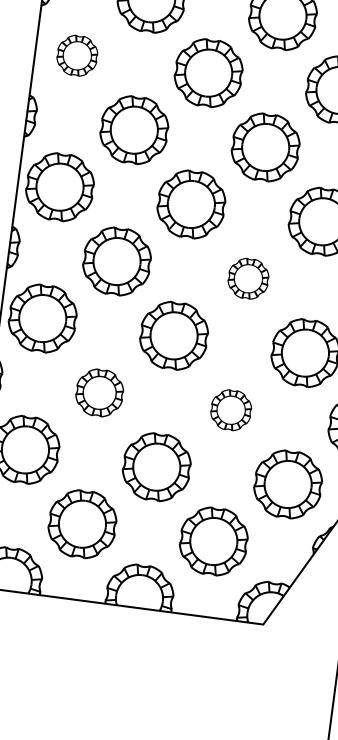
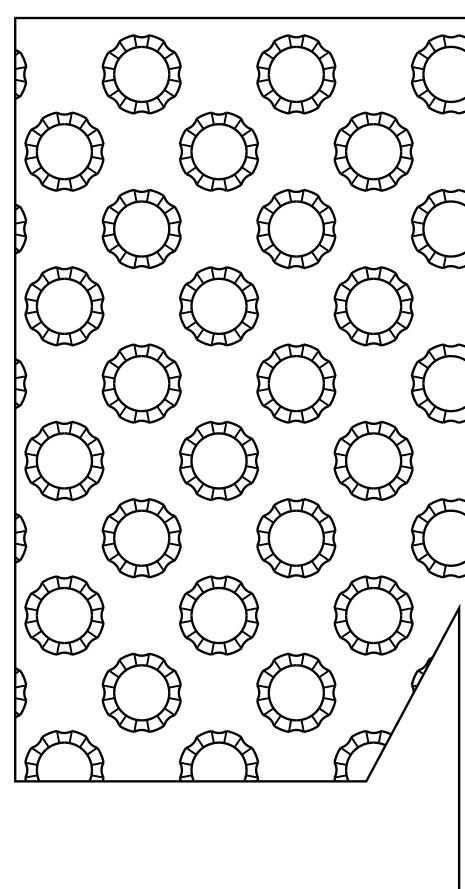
part: (77, 55) -> (64, 151), size x1.67
part: (248, 278) -> (296, 383), size x1.67
part: (99, 393) -> (141, 538), size x1.43
part: (231, 410) -> (296, 538), size x1.67

